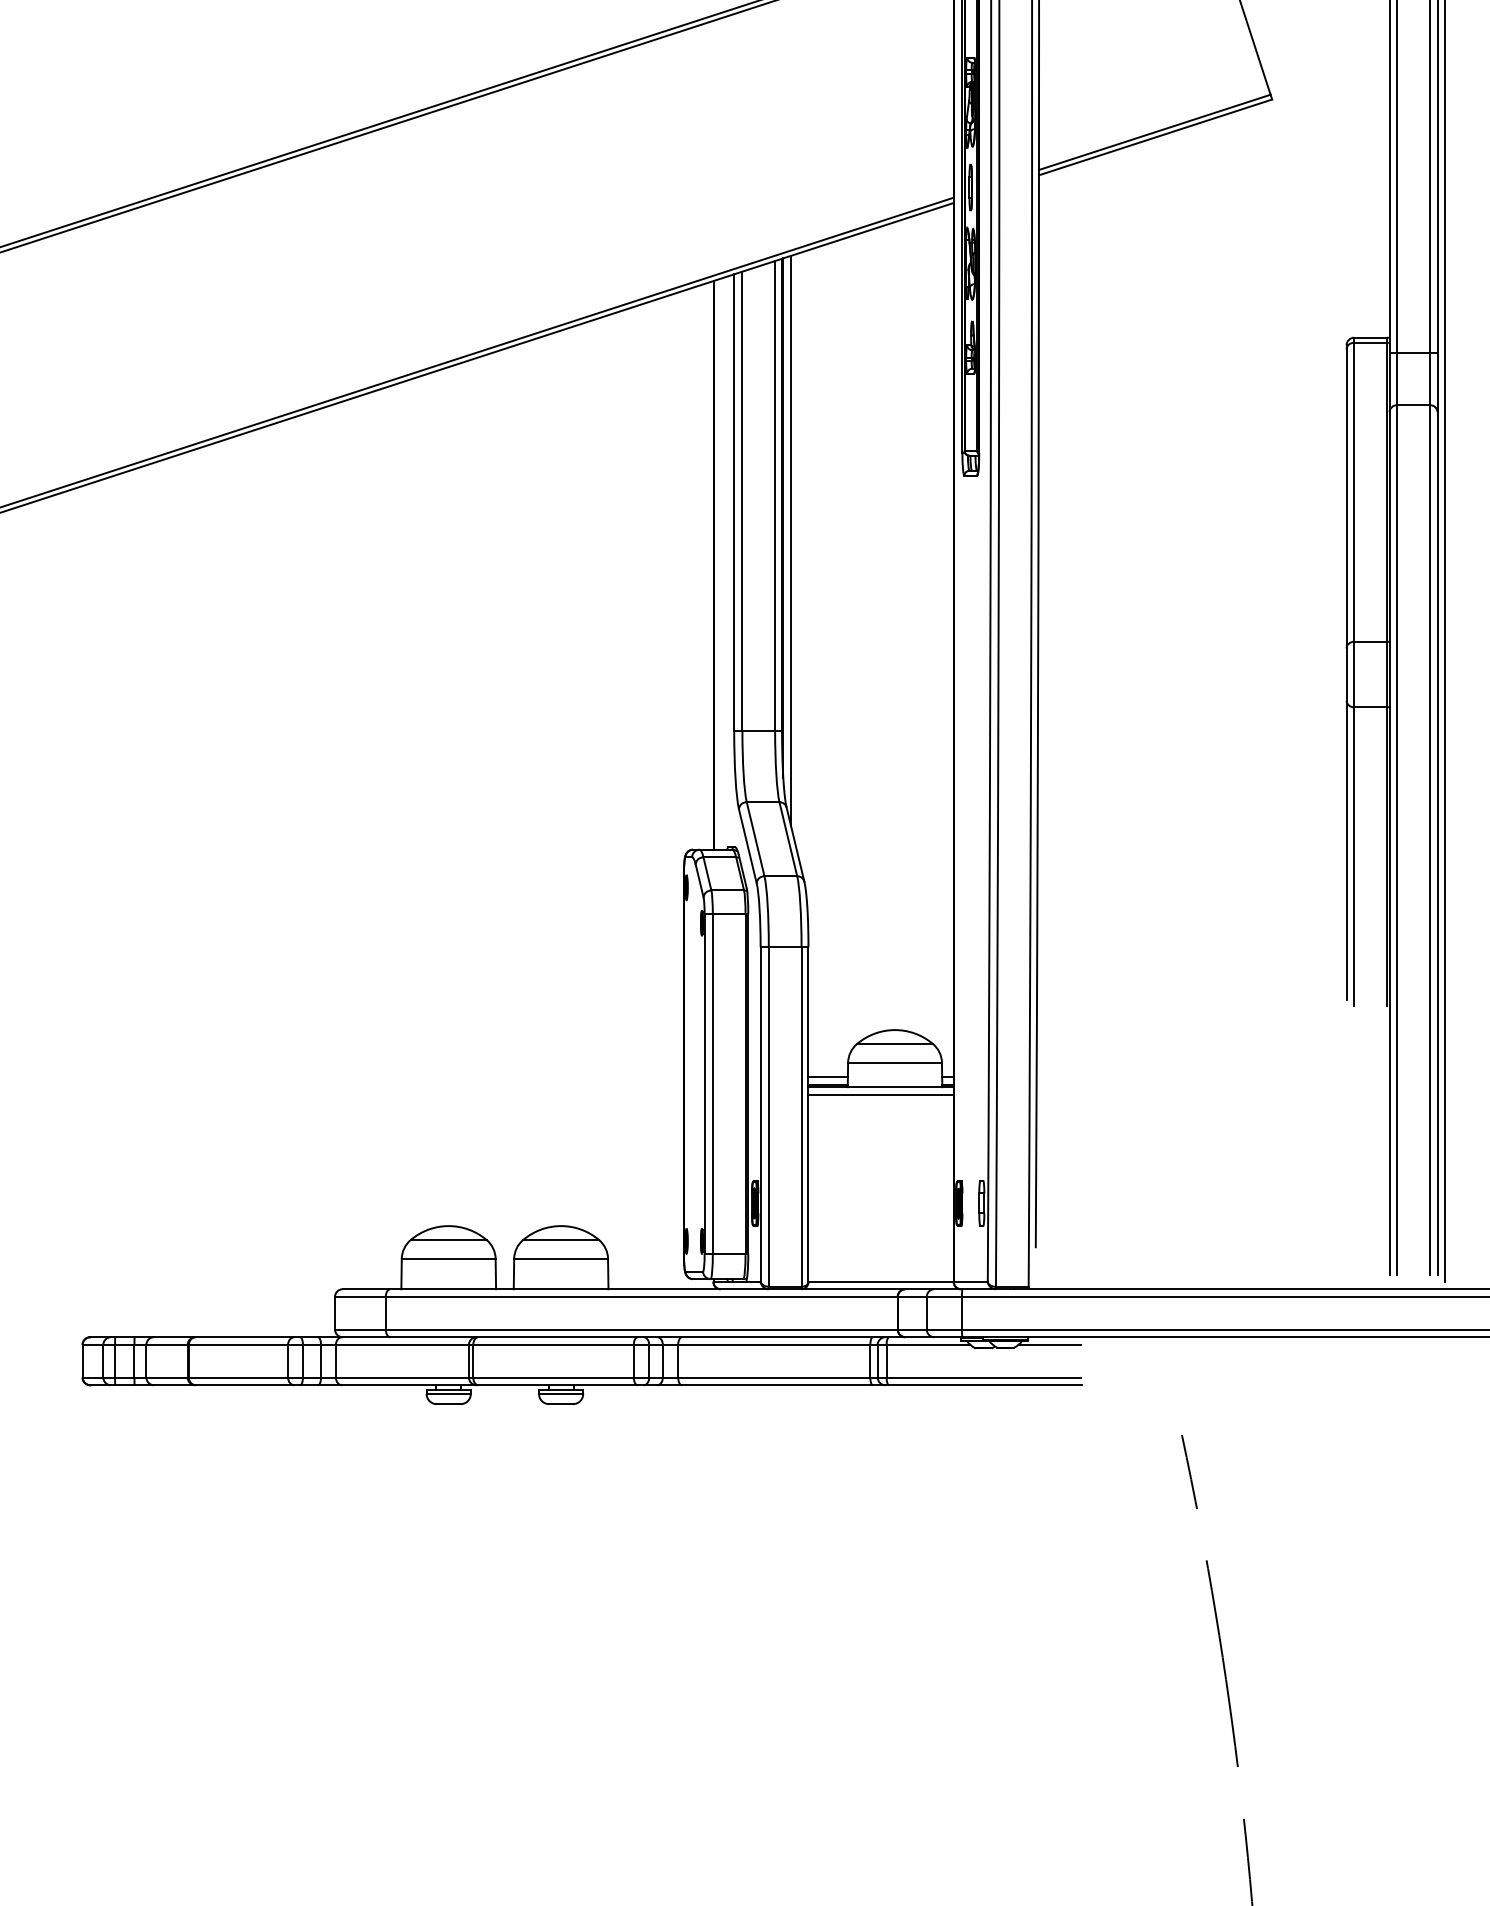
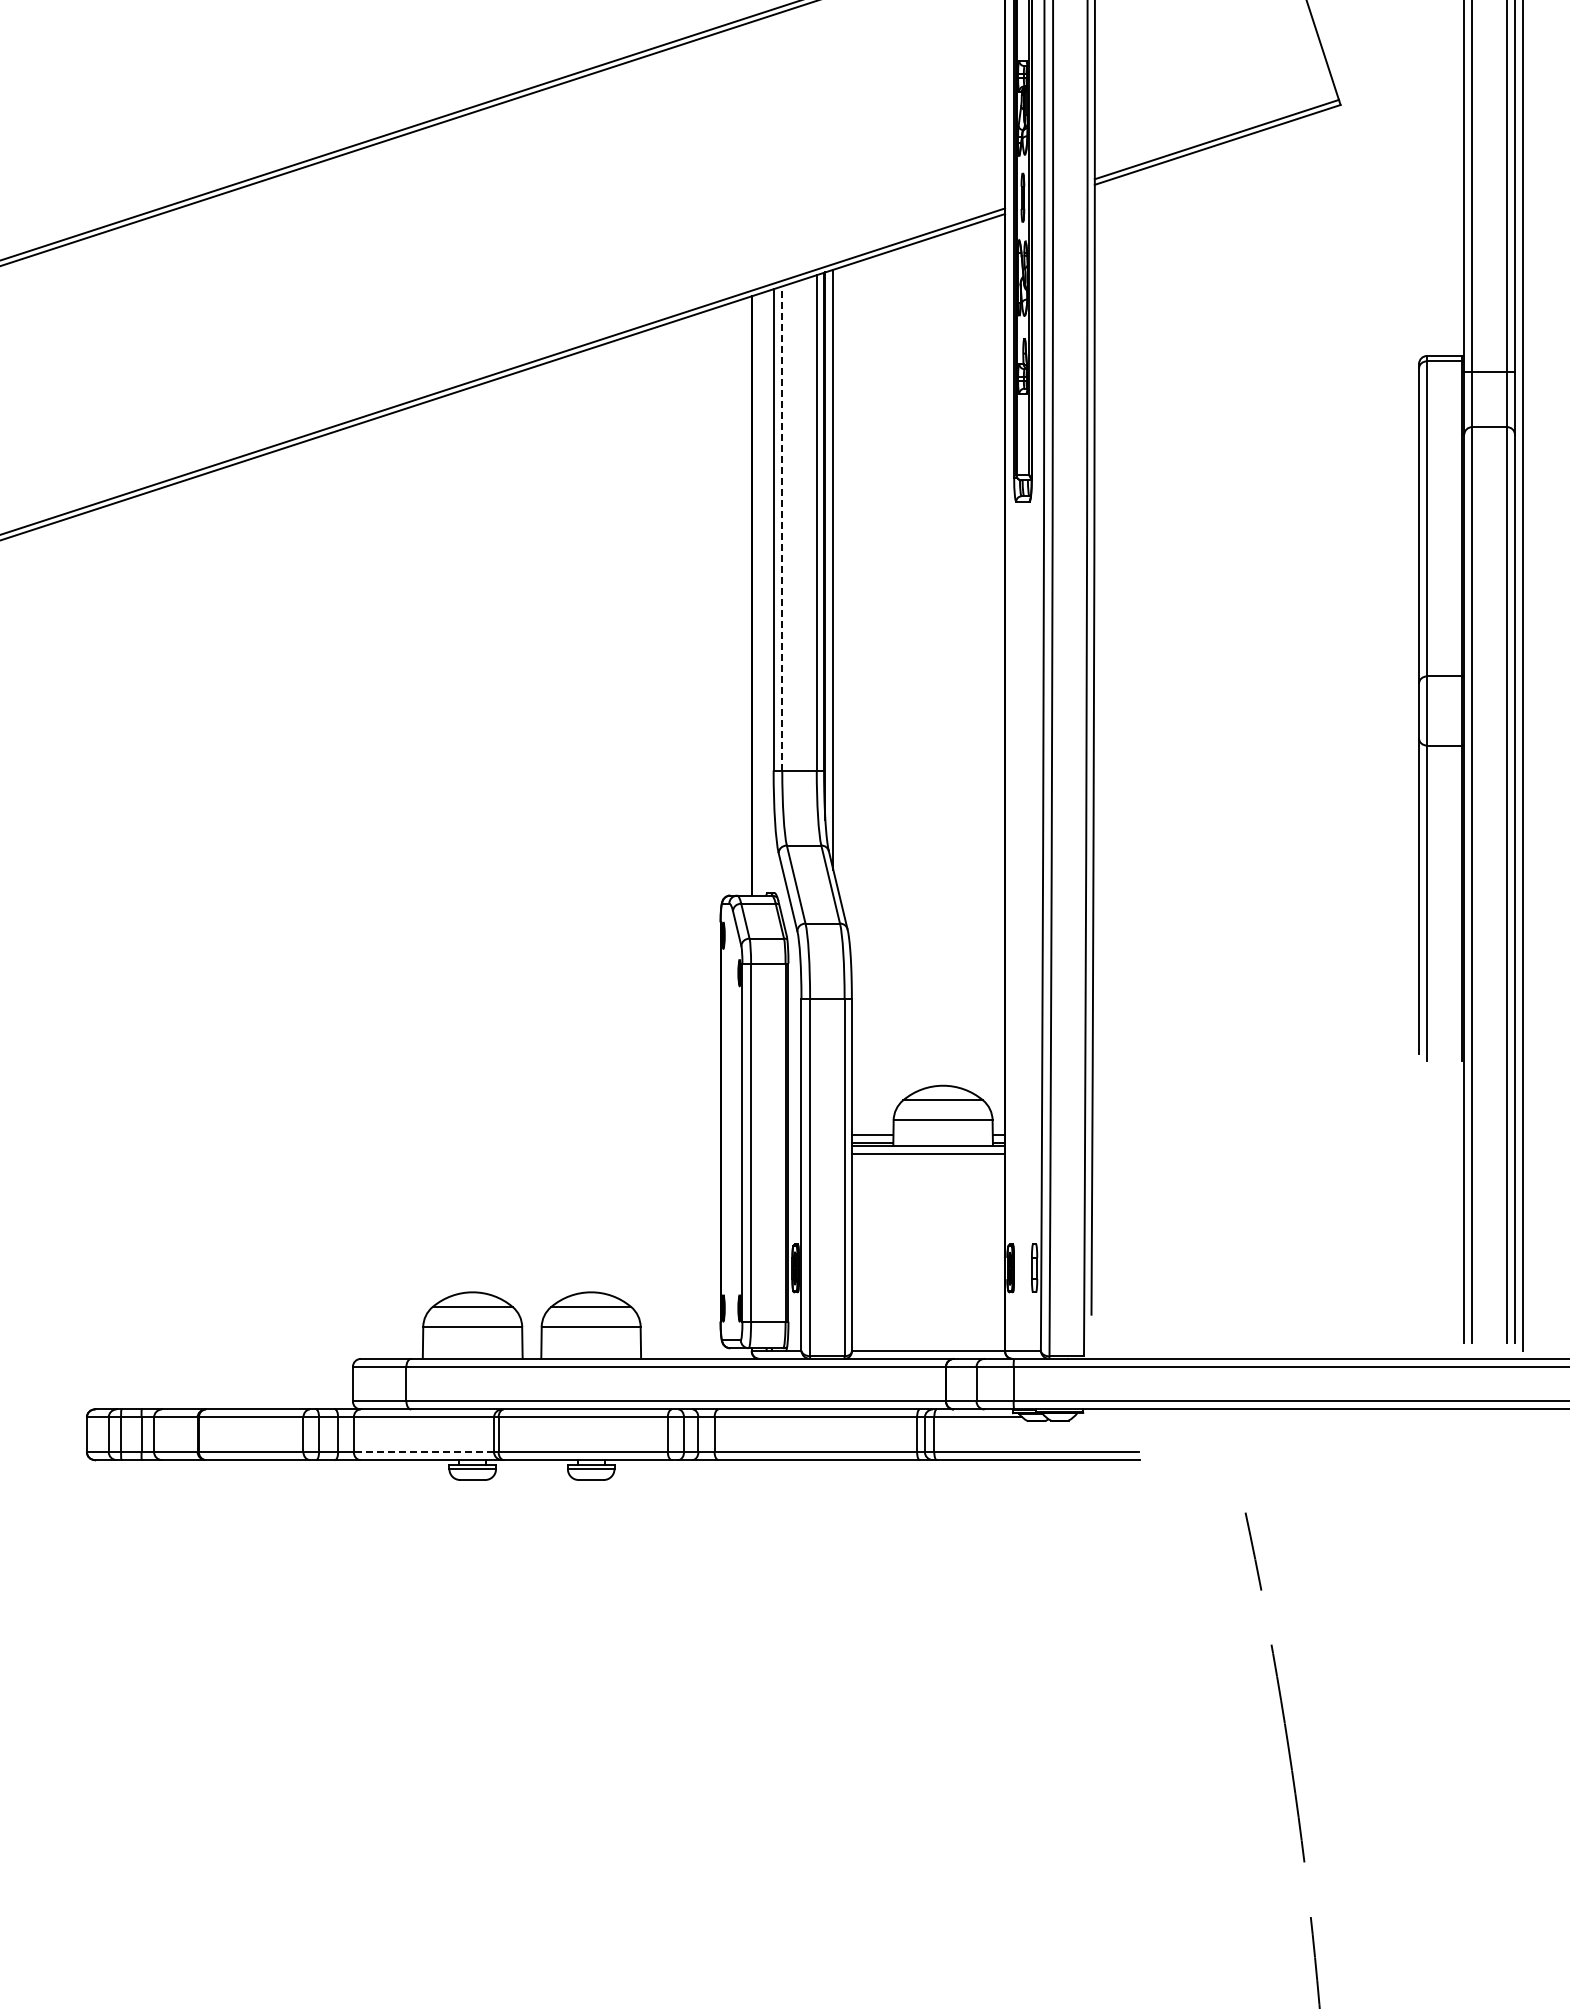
line: (742, 500) -> (782, 527), solid -> dashed
line: (1049, 1344) -> (1105, 1417), removed
line: (402, 1378) -> (423, 1452), solid -> dashed

